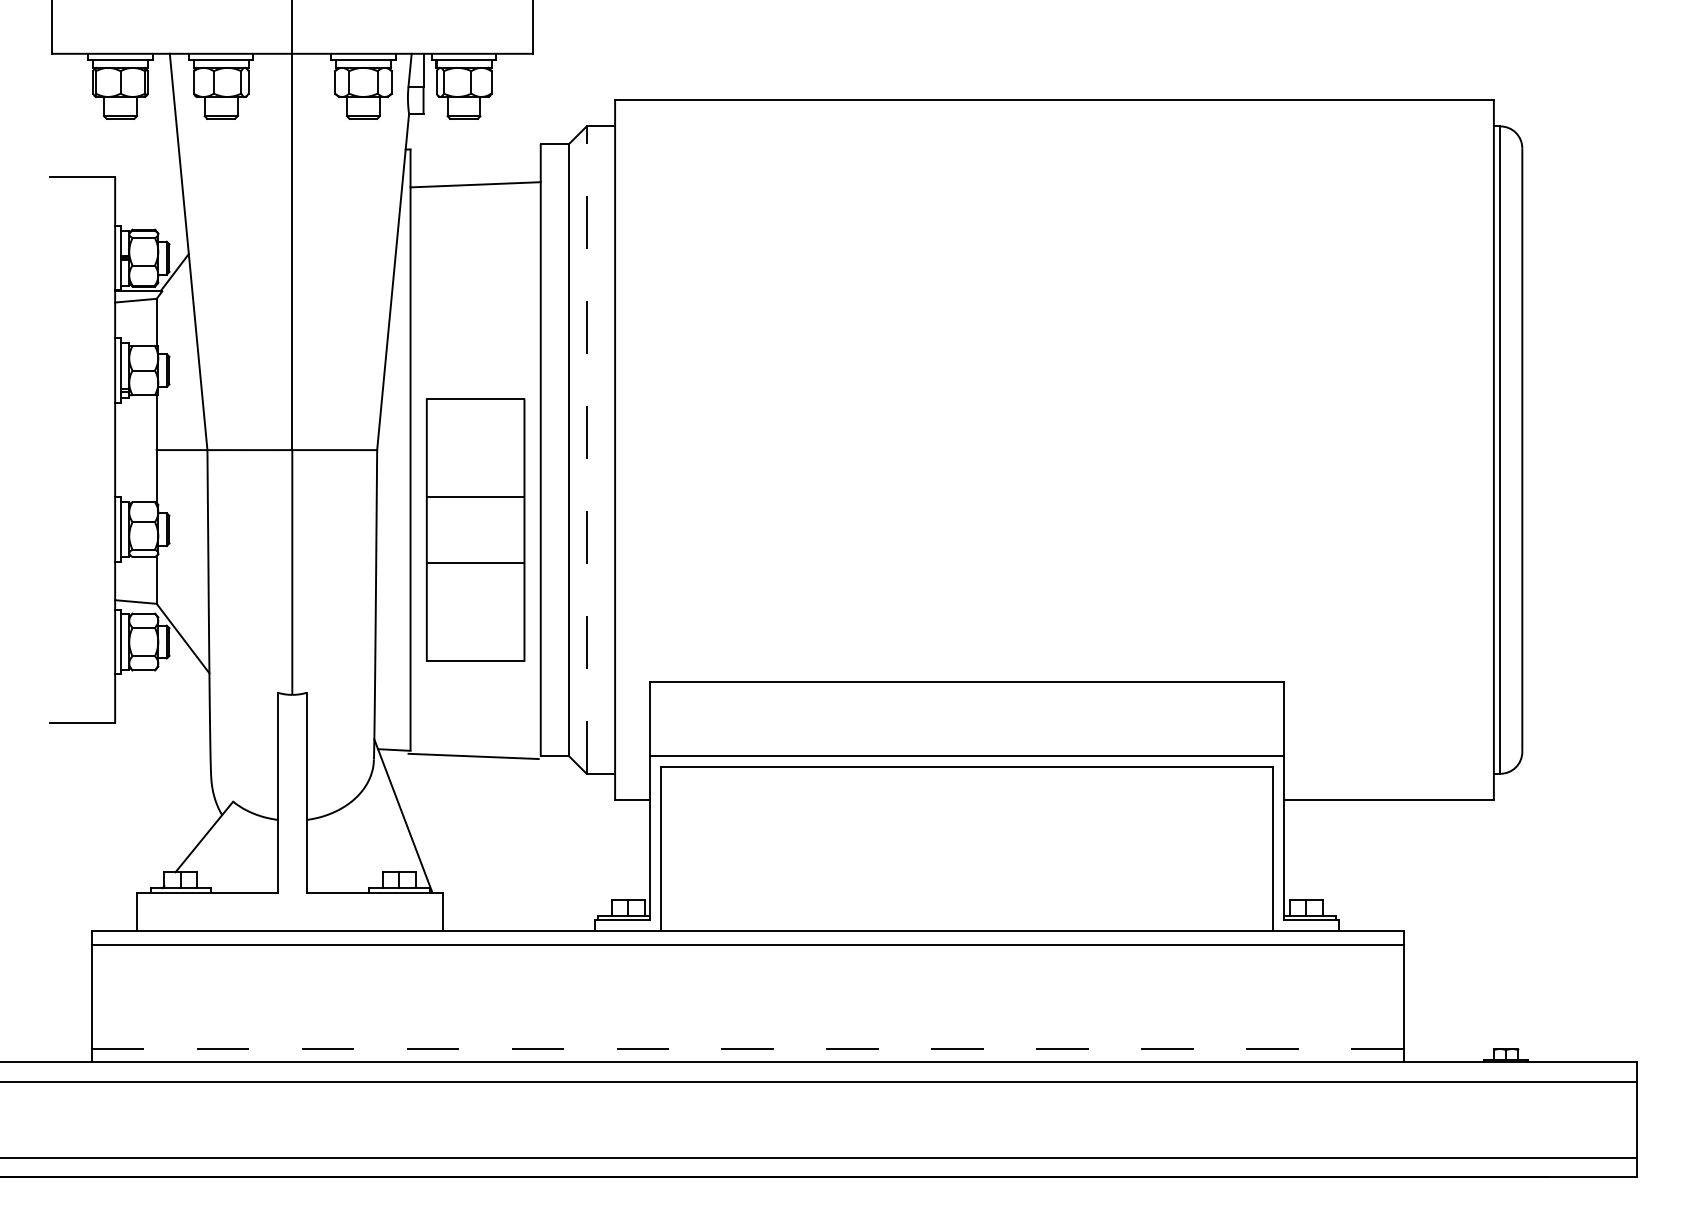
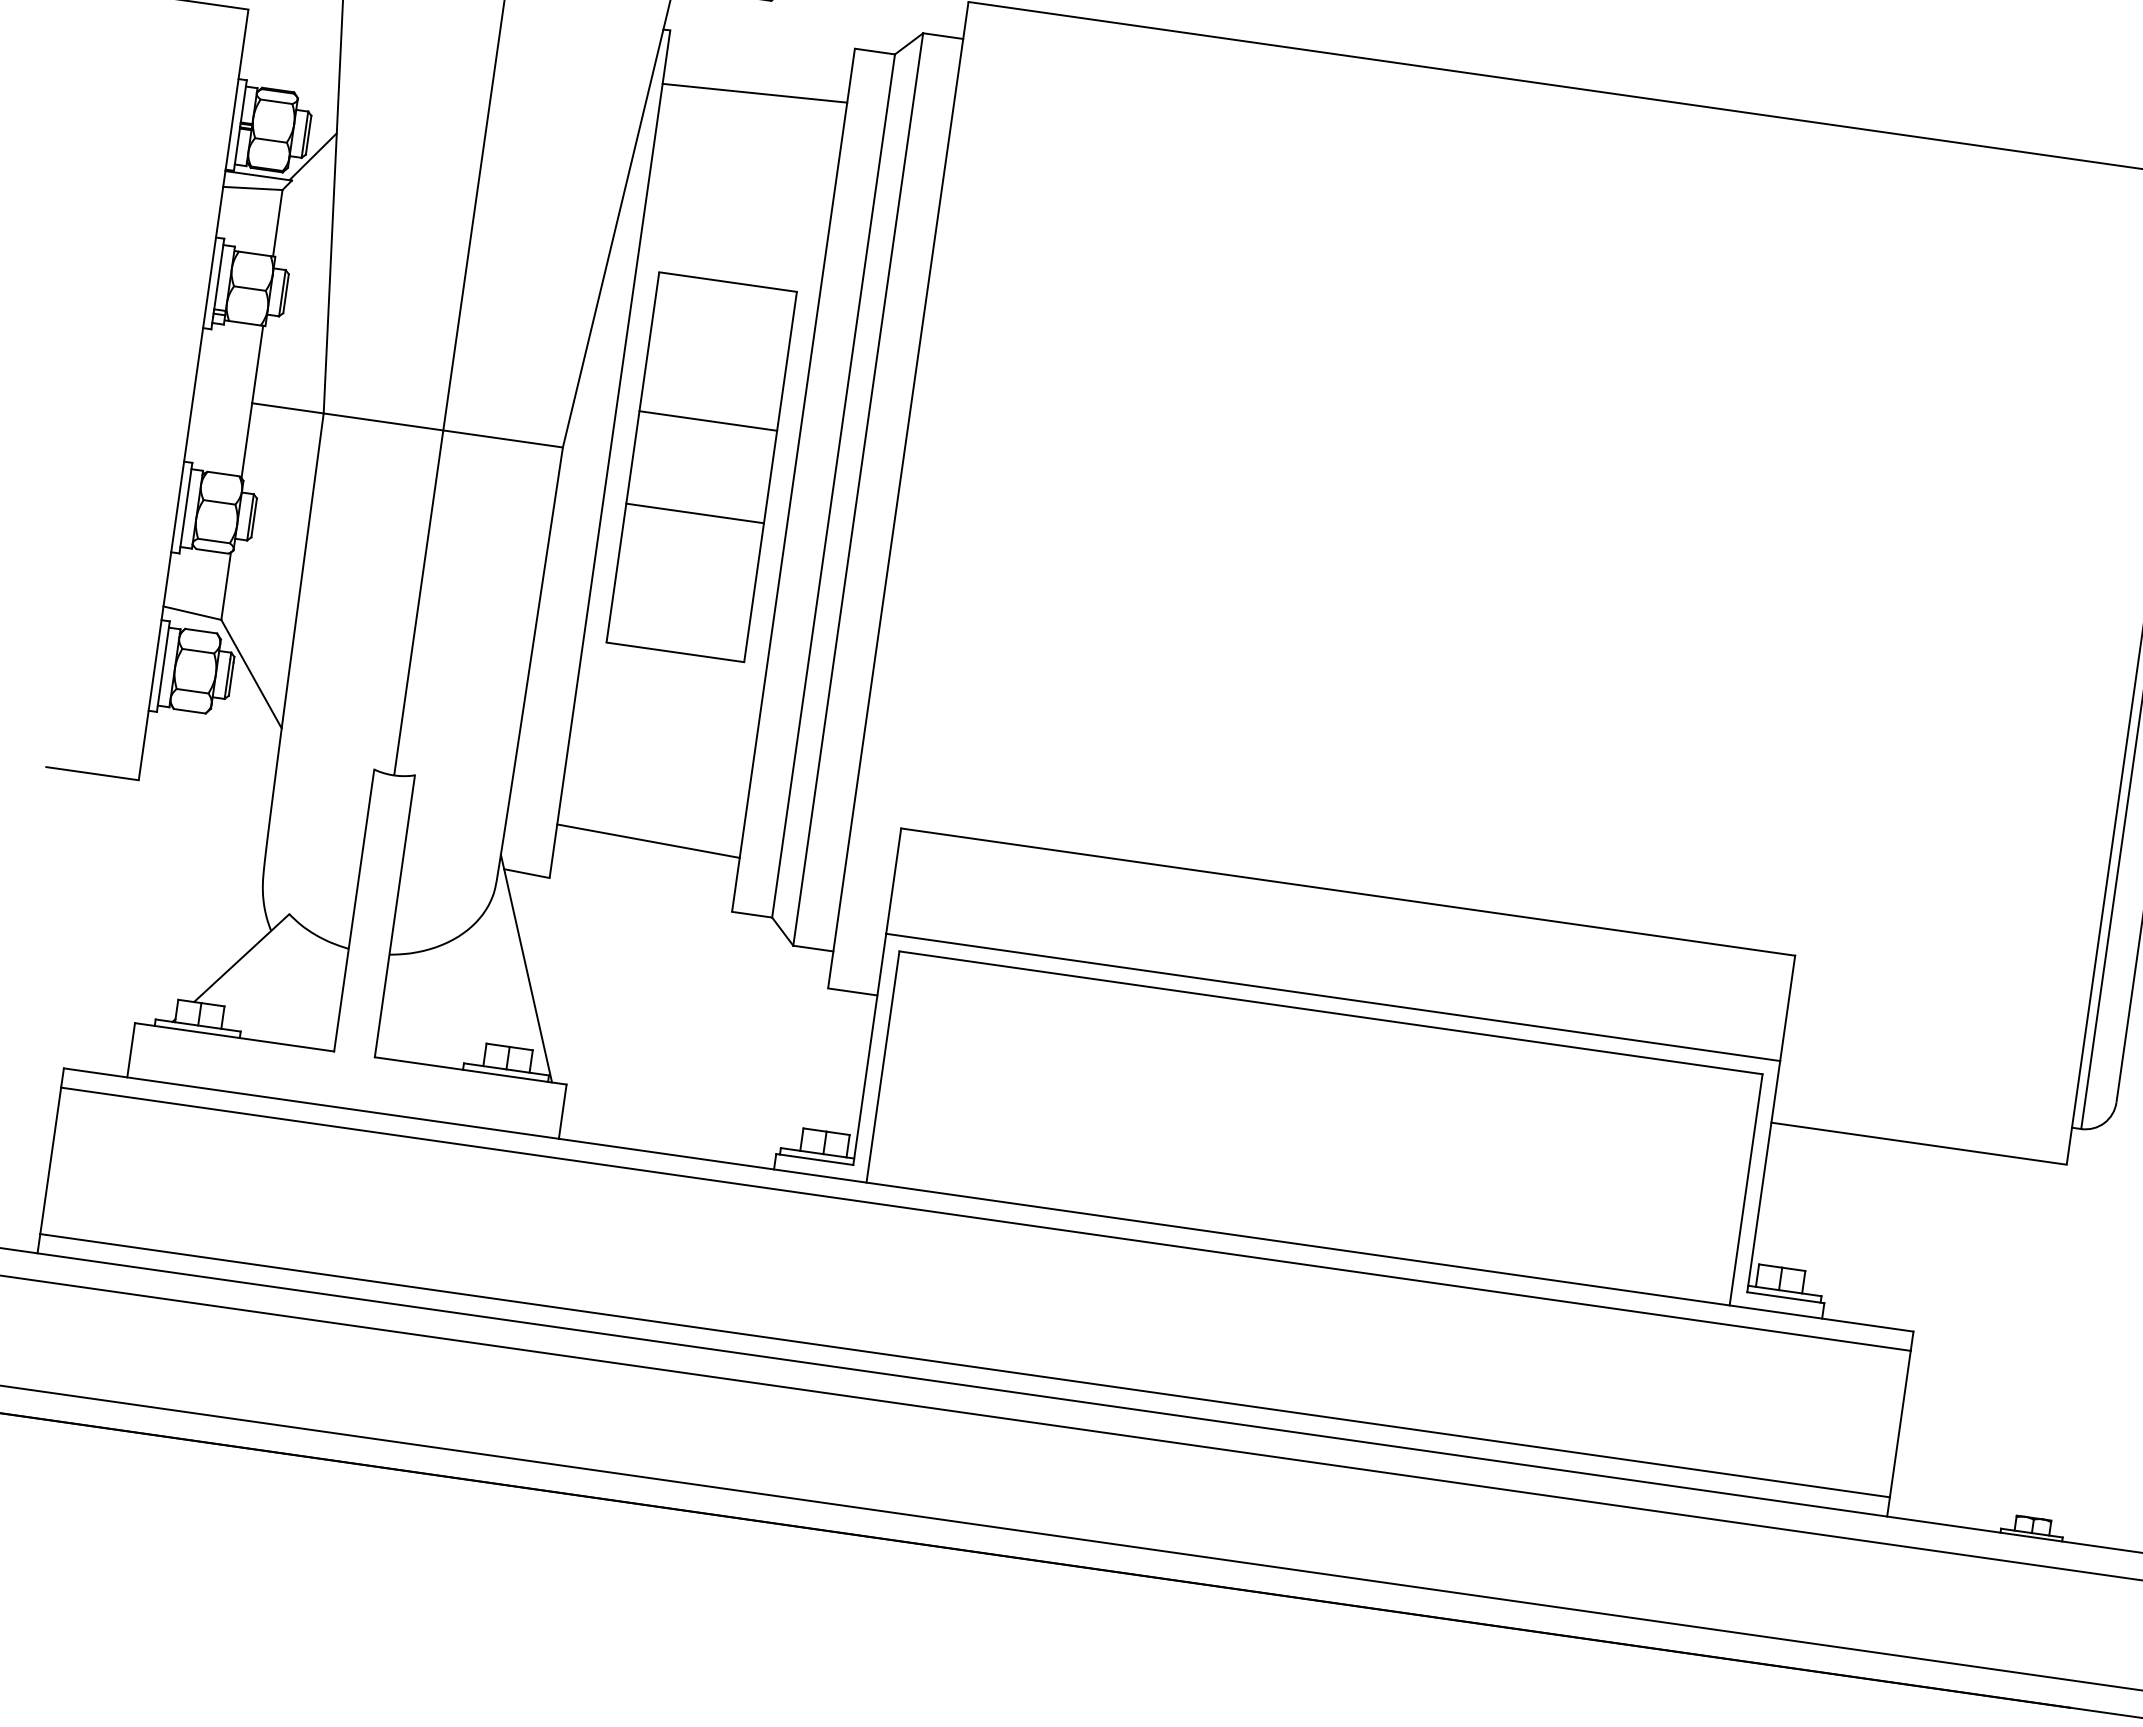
line: (586, 450) -> (857, 490), dashed -> solid
part: (475, 529) -> (701, 466), moved
line: (473, 756) -> (648, 841), moved
line: (748, 1048) -> (966, 1365), dashed -> solid

